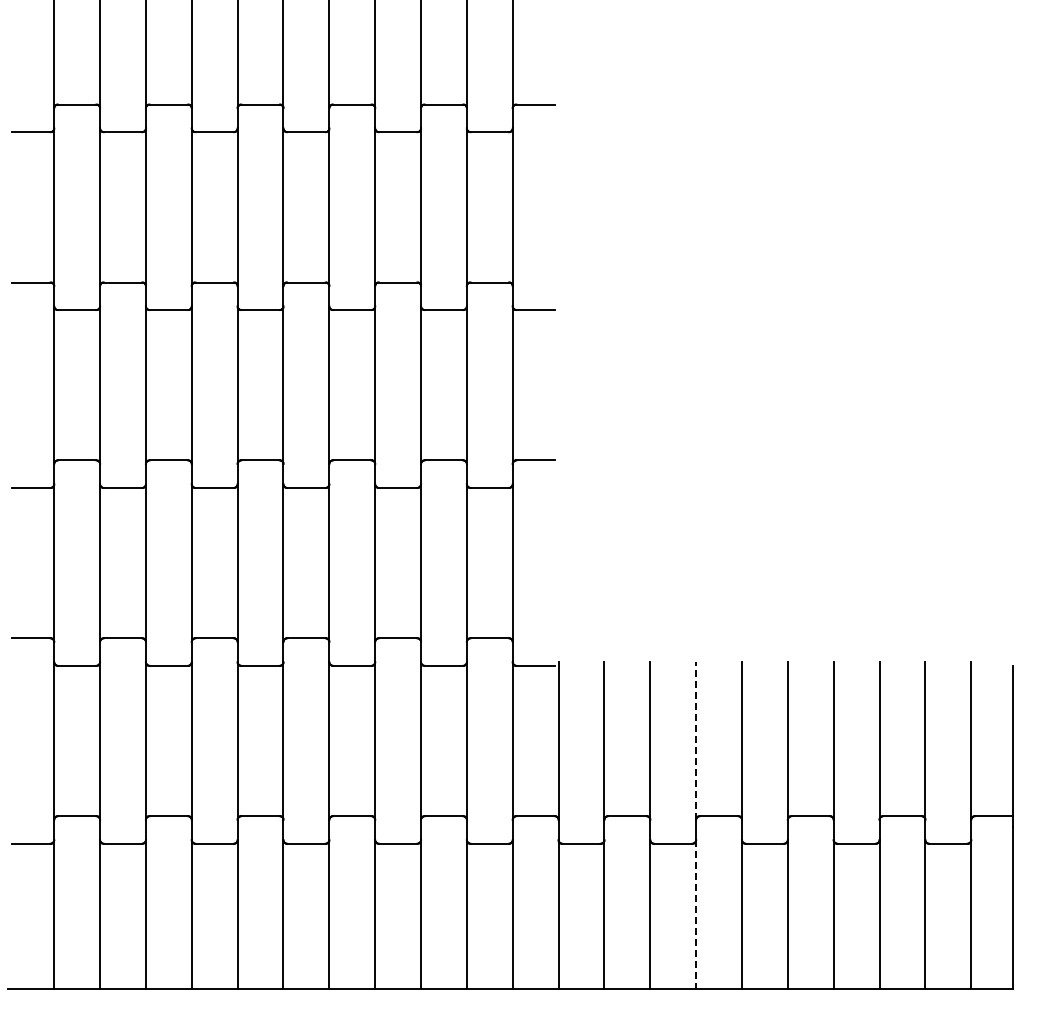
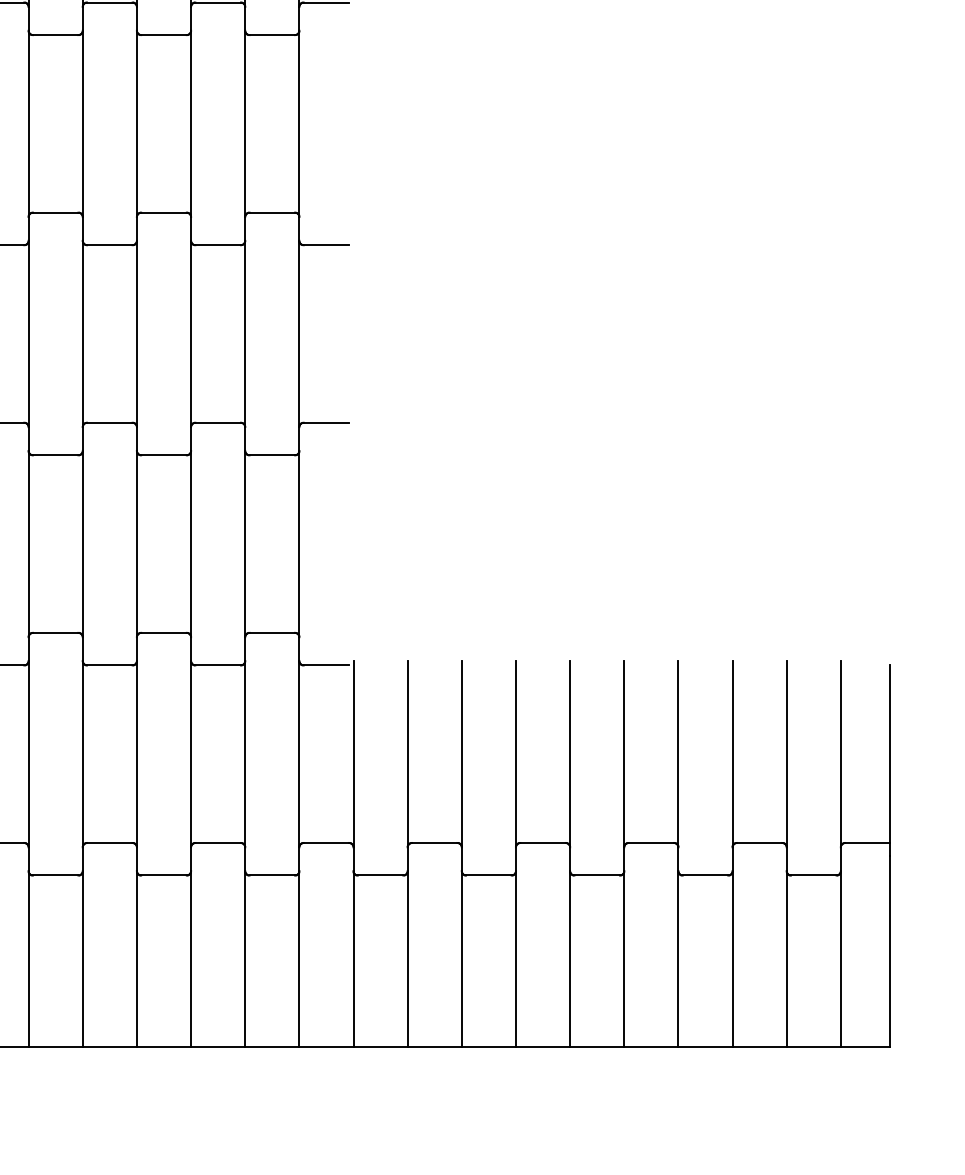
line: (696, 741) -> (516, 754), dashed -> solid
line: (696, 914) -> (516, 959), dashed -> solid

